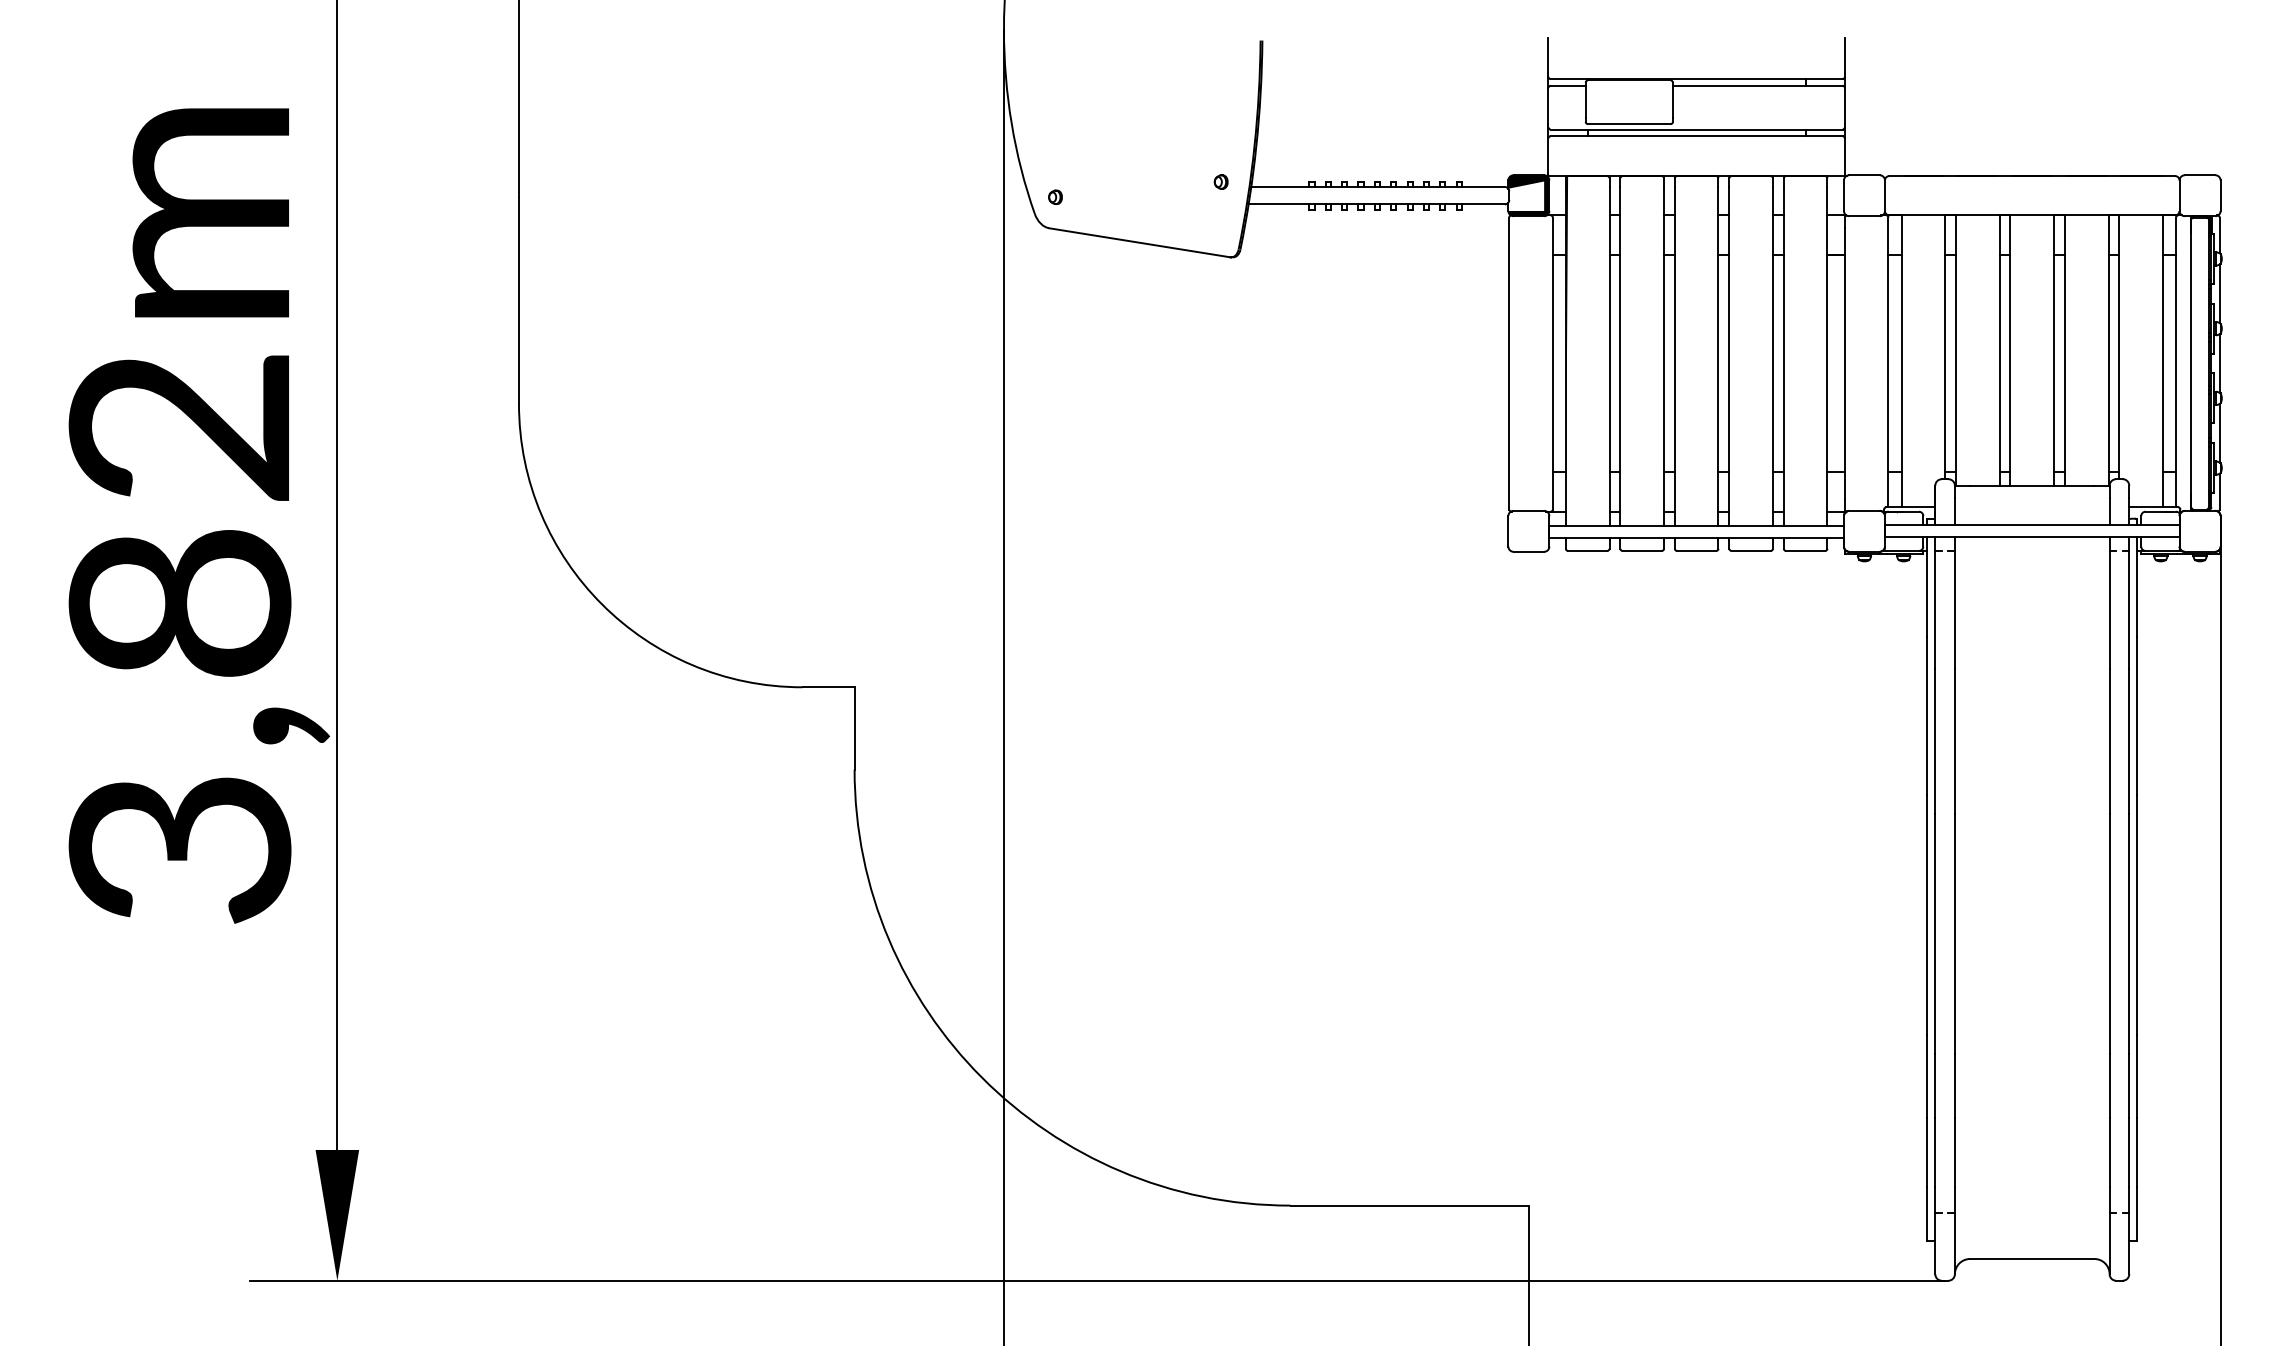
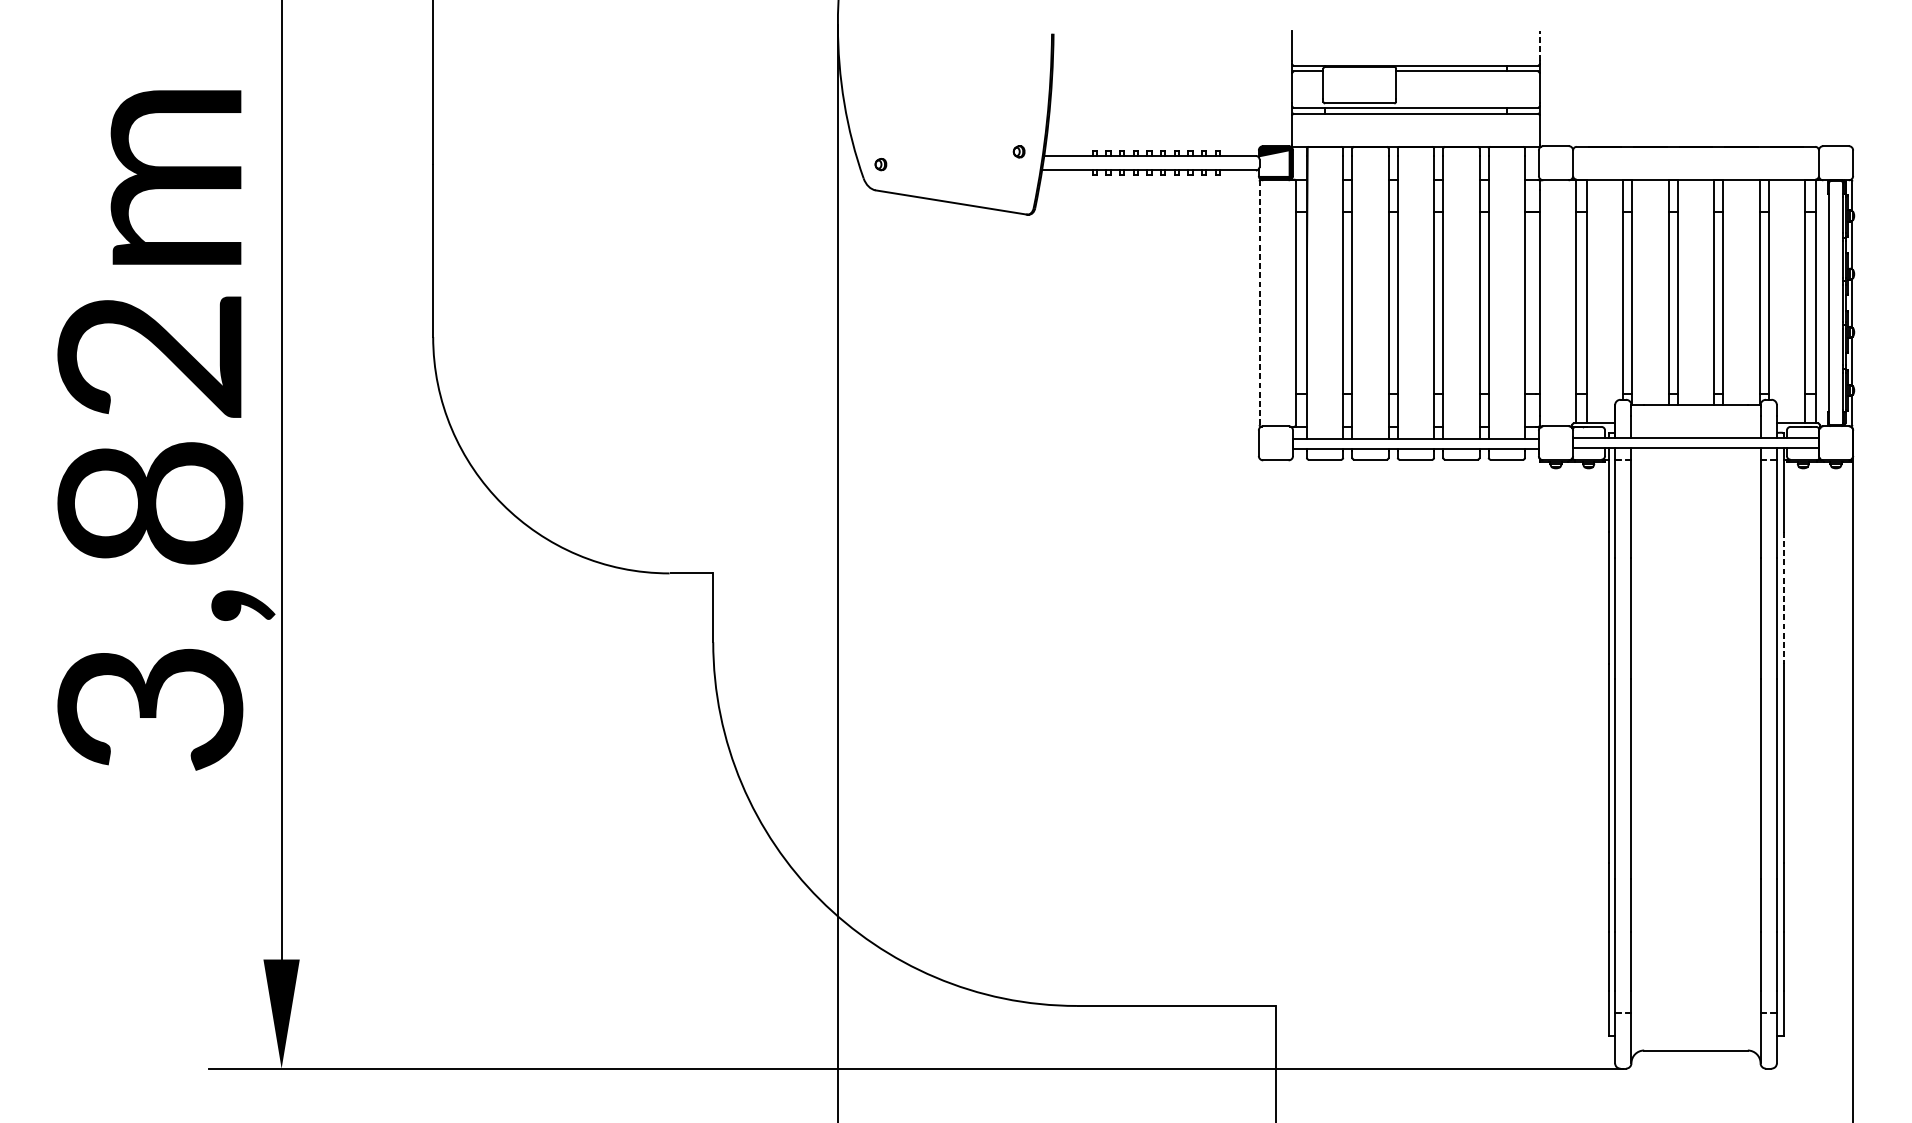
line: (1844, 55) -> (1539, 46), solid -> dashed
line: (1509, 363) -> (1259, 303), solid -> dashed
line: (2137, 716) -> (1783, 597), solid -> dashed

